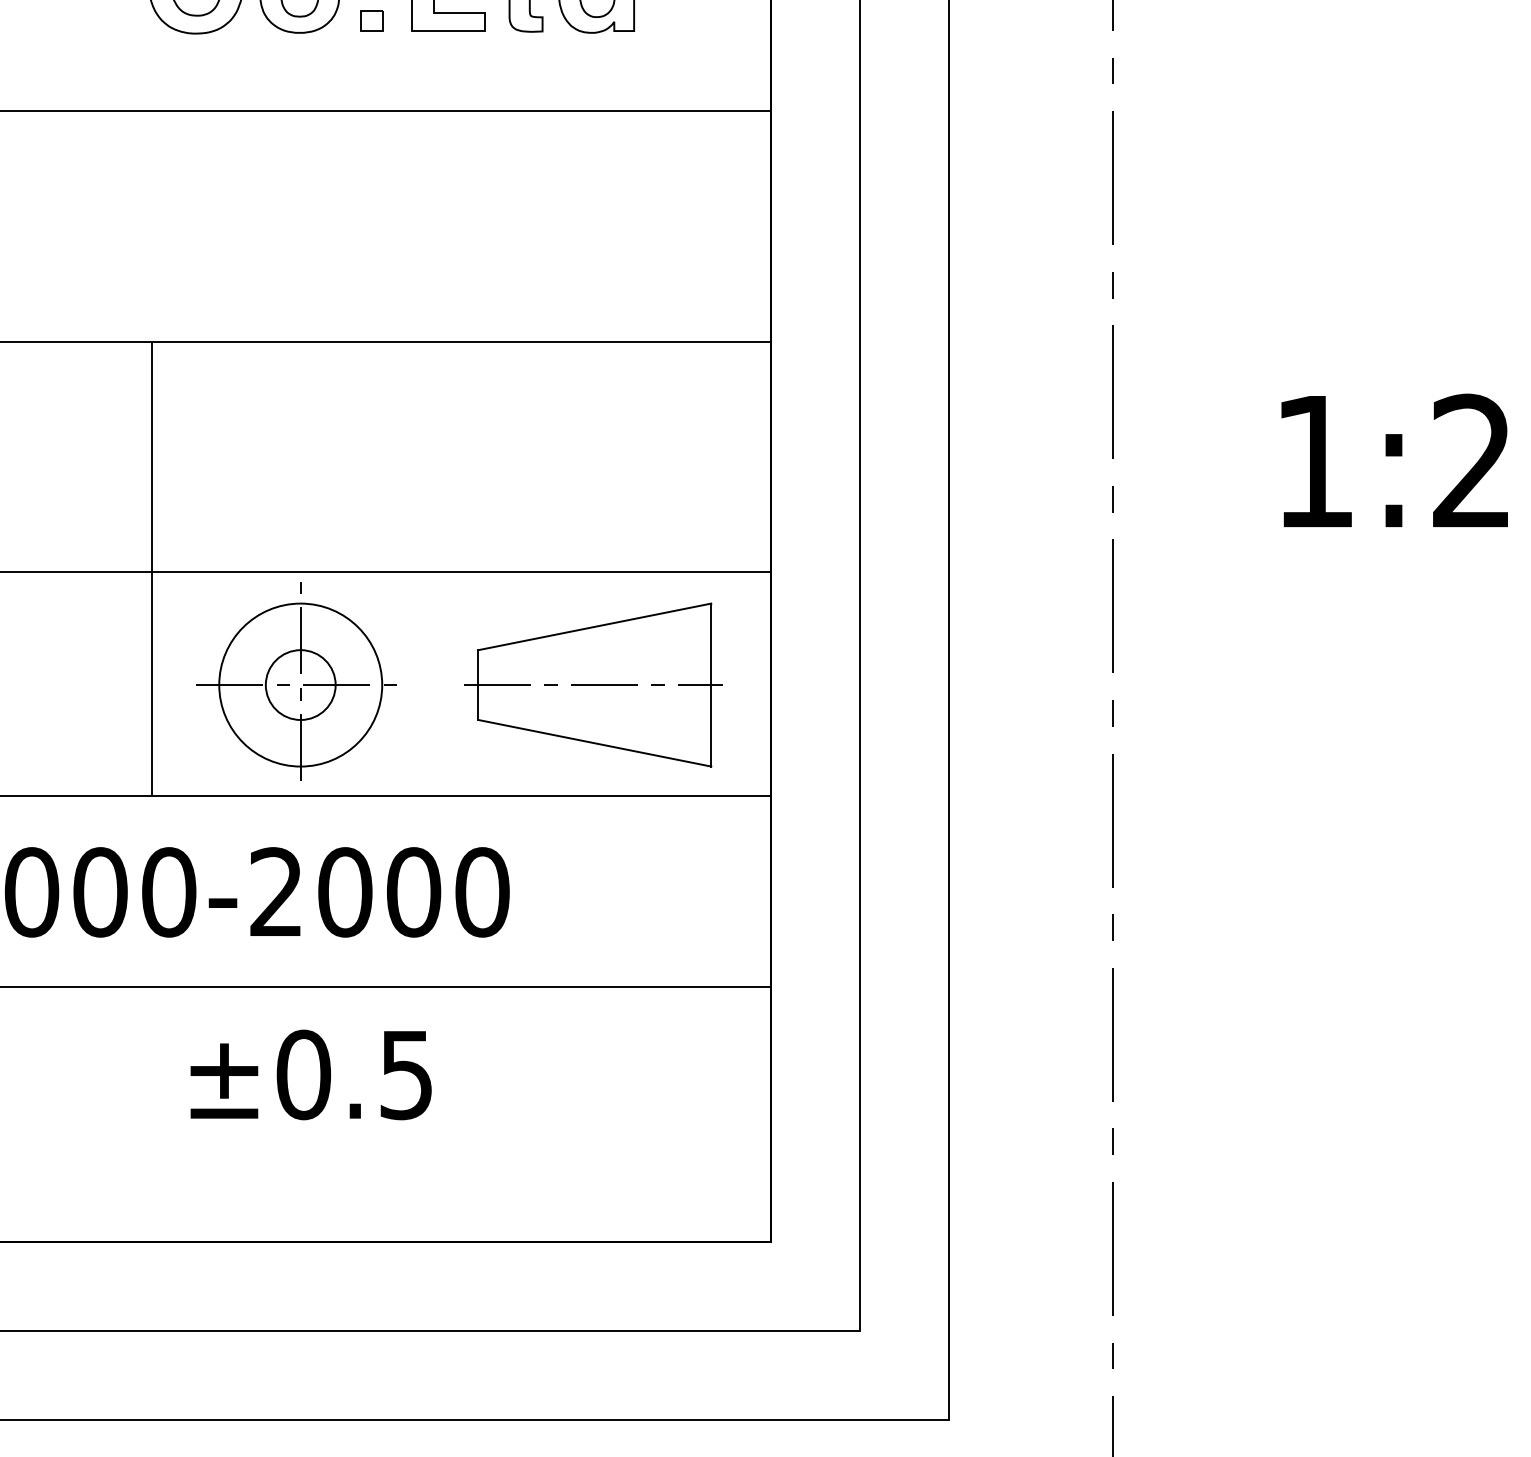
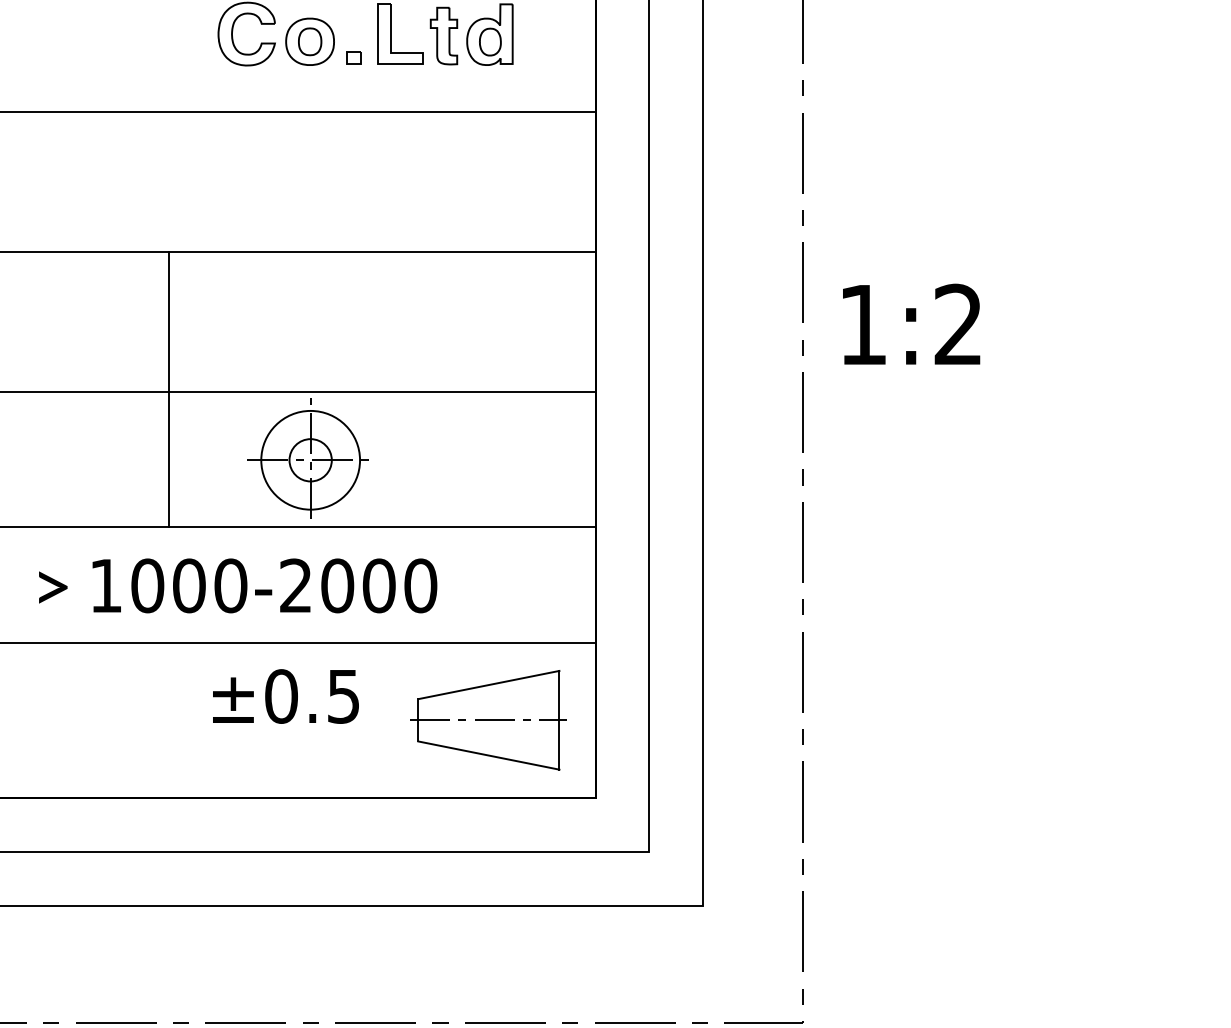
text: (1394, 459) -> (911, 323), moved
line: (151, 568) -> (168, 389), moved
part: (594, 685) -> (488, 720), moved
text: (310, 1074) -> (285, 696), moved

